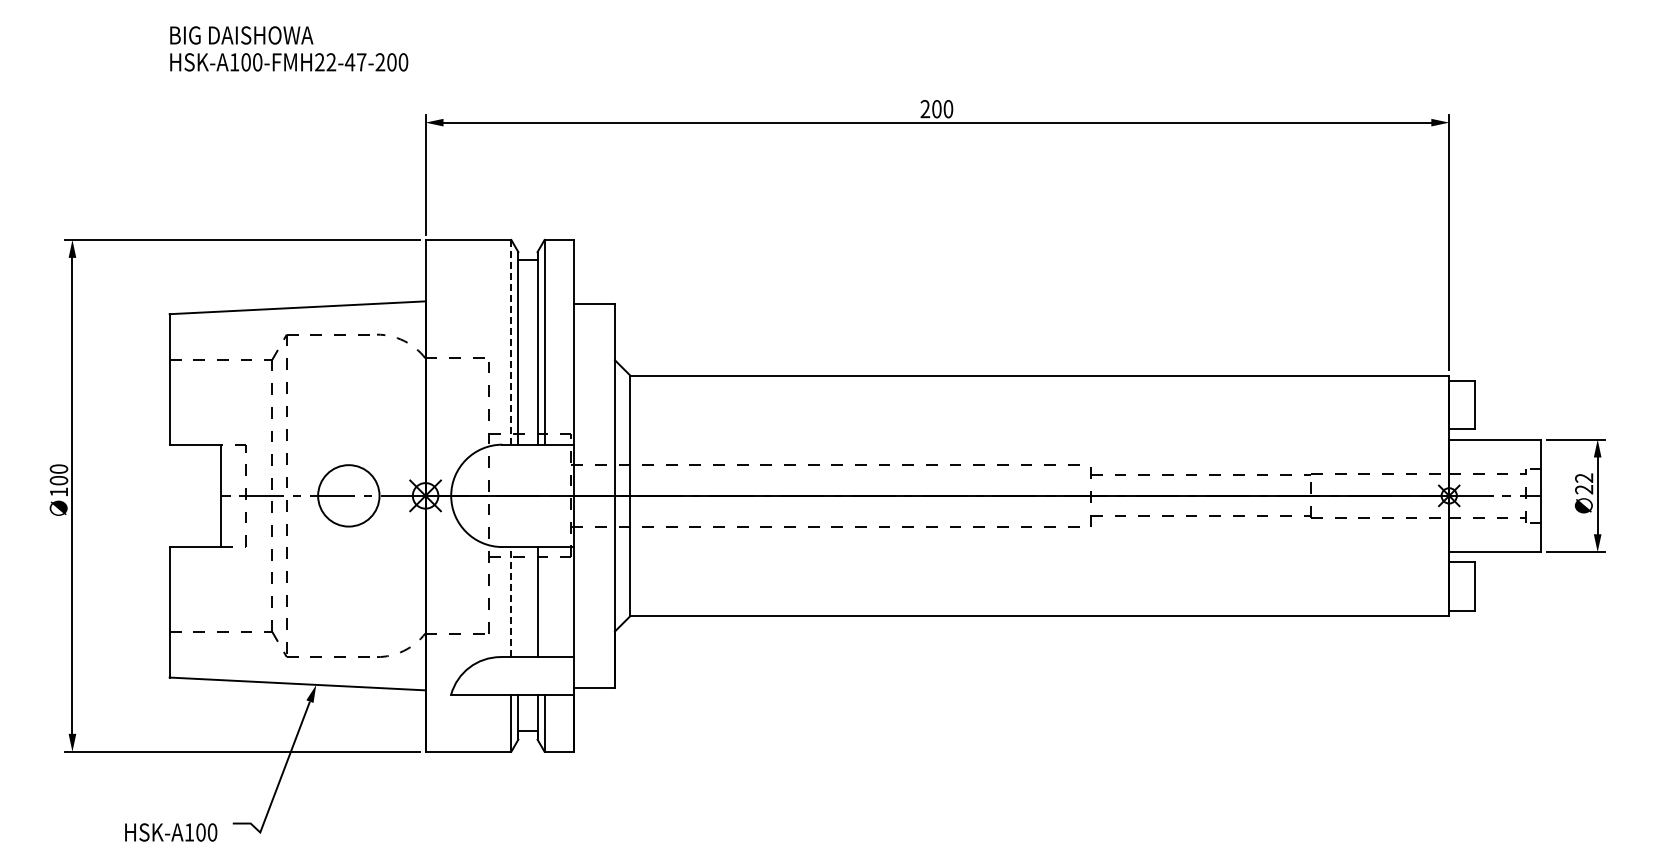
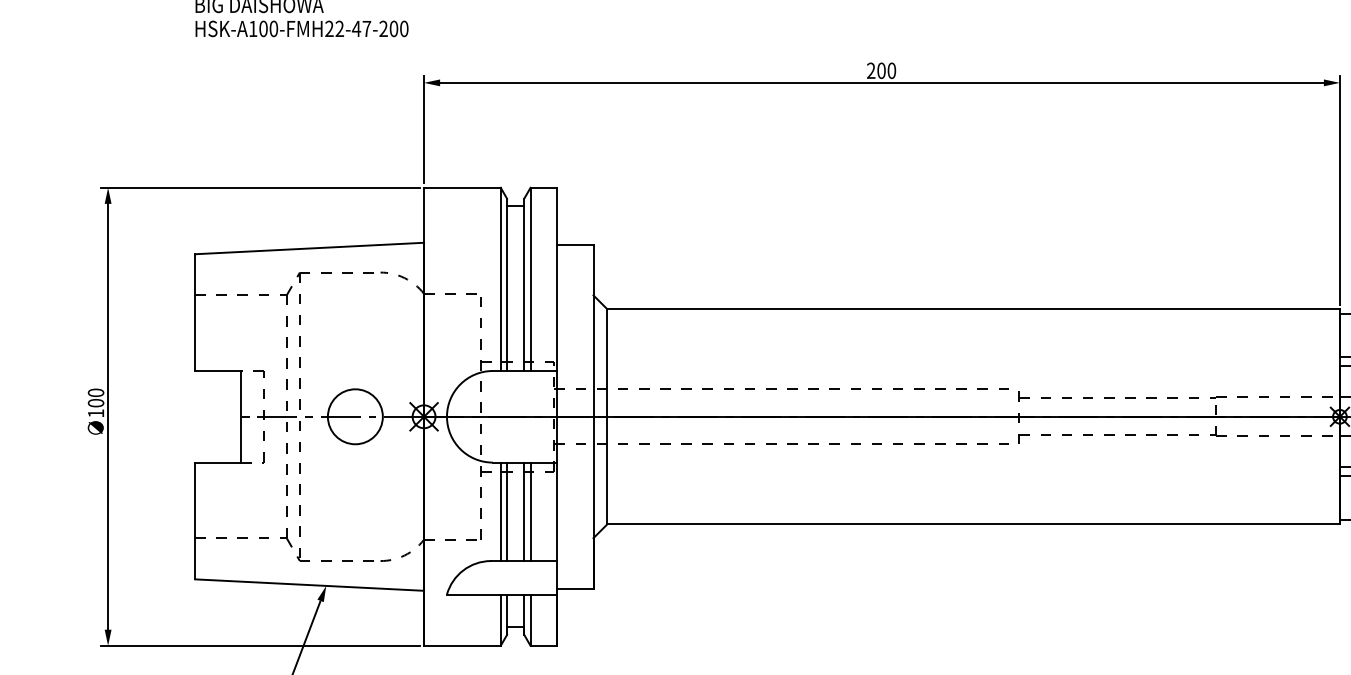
line: (511, 341) -> (500, 278), dashed -> solid
line: (511, 601) -> (500, 511), dashed -> solid
line: (518, 602) -> (507, 512), added
line: (544, 602) -> (530, 512), added

